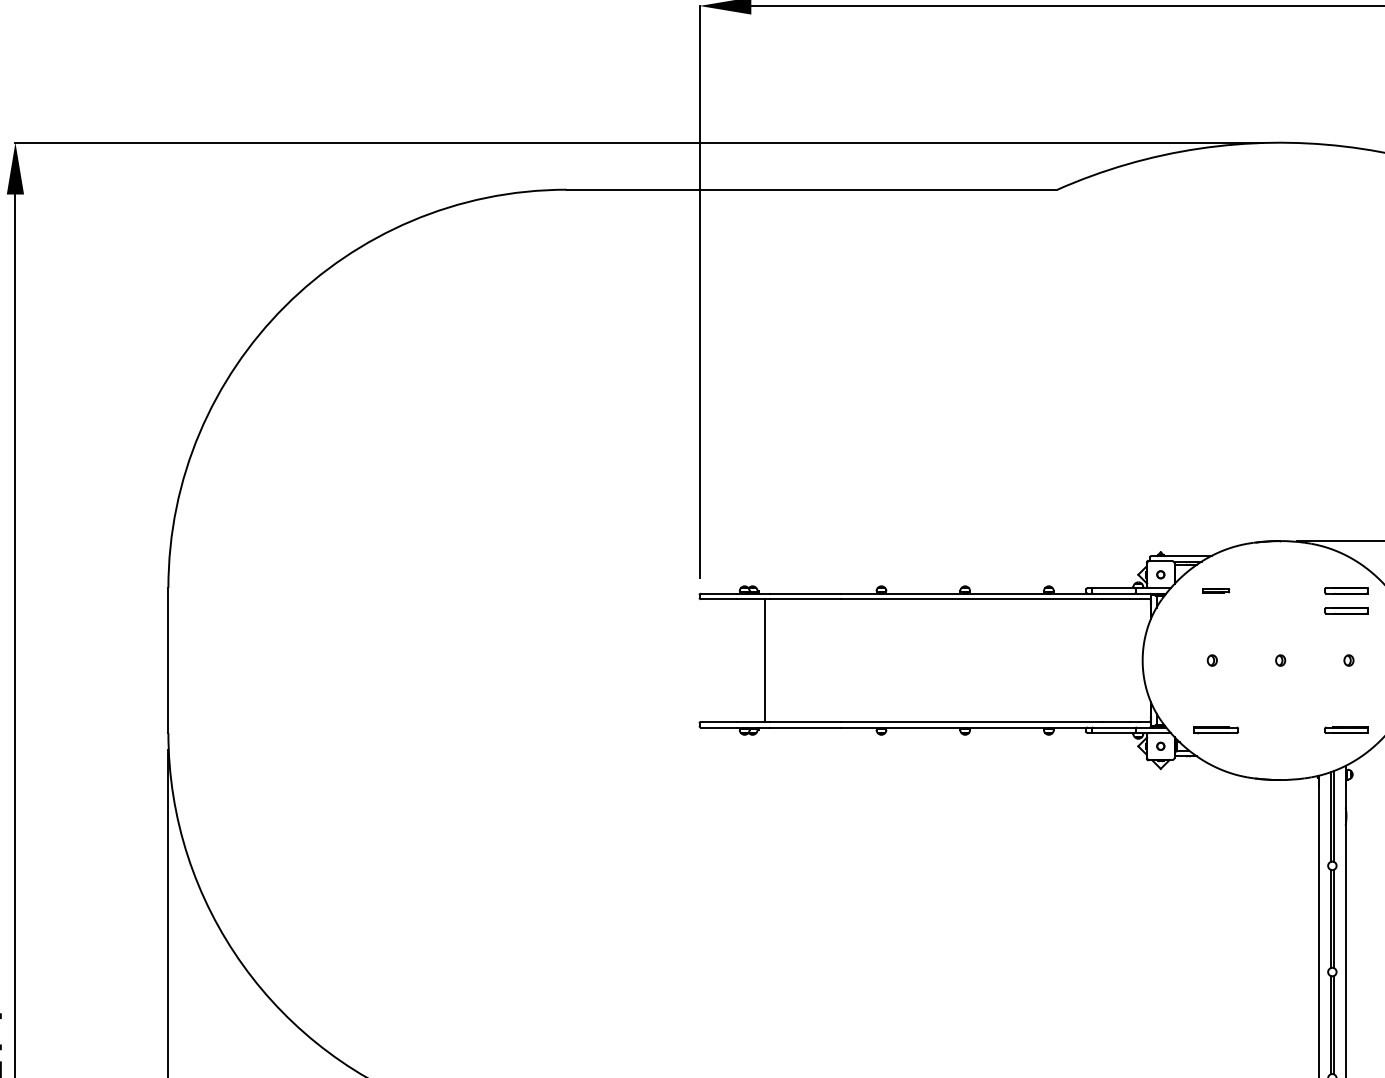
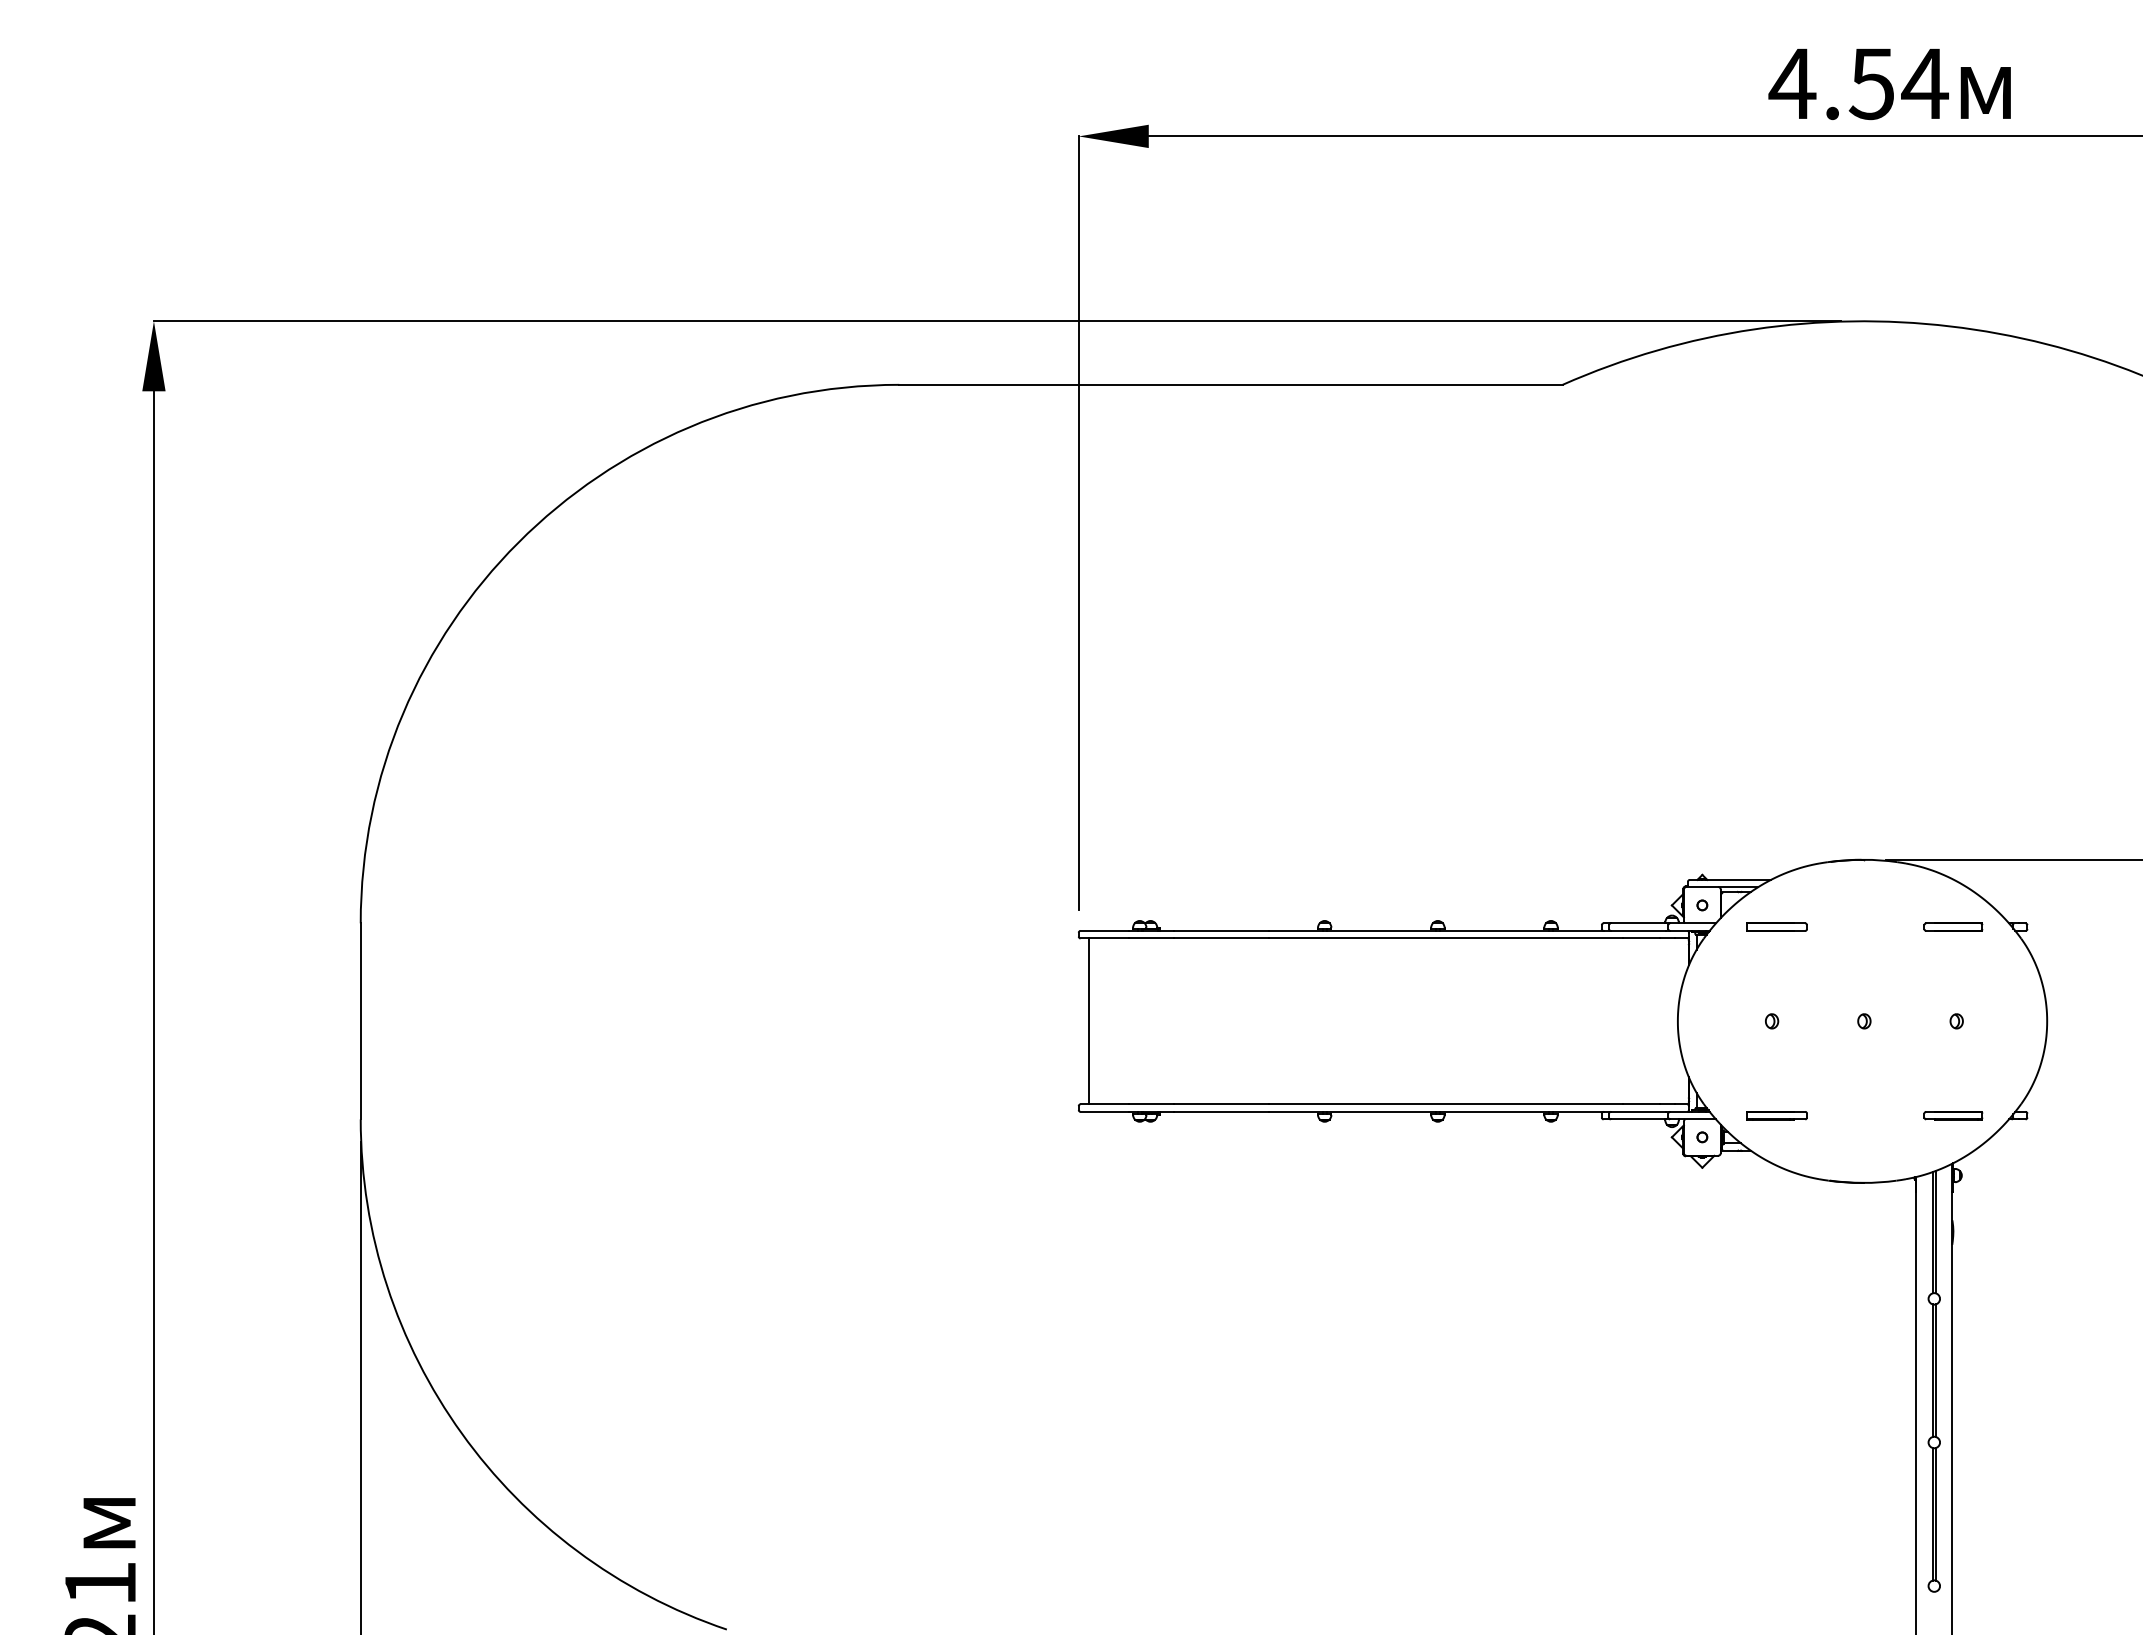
part: (1215, 590) -> (1776, 926), size x1.67
part: (1346, 610) -> (1953, 953), removed
line: (765, 660) -> (1089, 1021), moved

